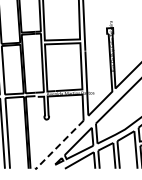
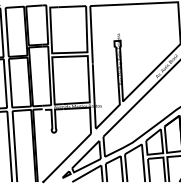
line: (60, 144) -> (67, 157), dashed -> solid

